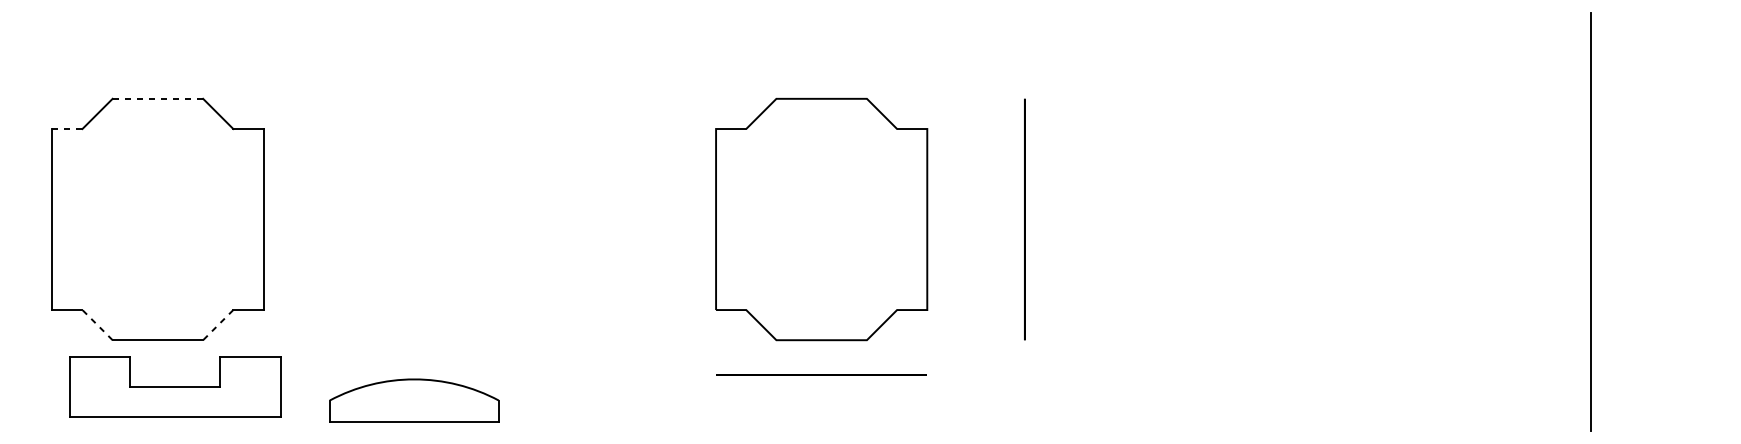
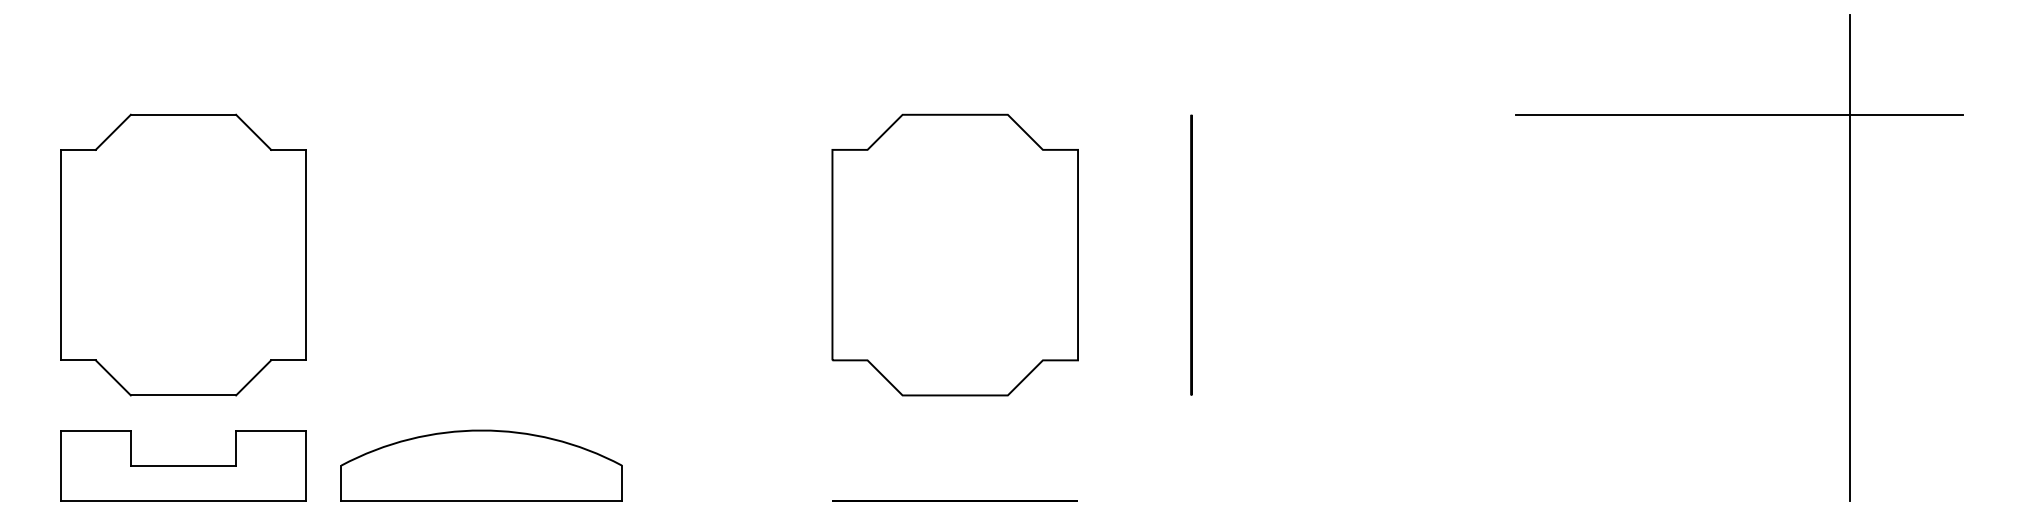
line: (157, 98) -> (183, 114), dashed -> solid
line: (1496, 98) -> (1739, 114), added
line: (67, 128) -> (78, 149), dashed -> solid
line: (97, 324) -> (113, 377), dashed -> solid
line: (218, 324) -> (253, 377), dashed -> solid
line: (821, 374) -> (954, 500), moved
part: (175, 386) -> (183, 465), moved
part: (414, 400) -> (481, 465), size x1.43

